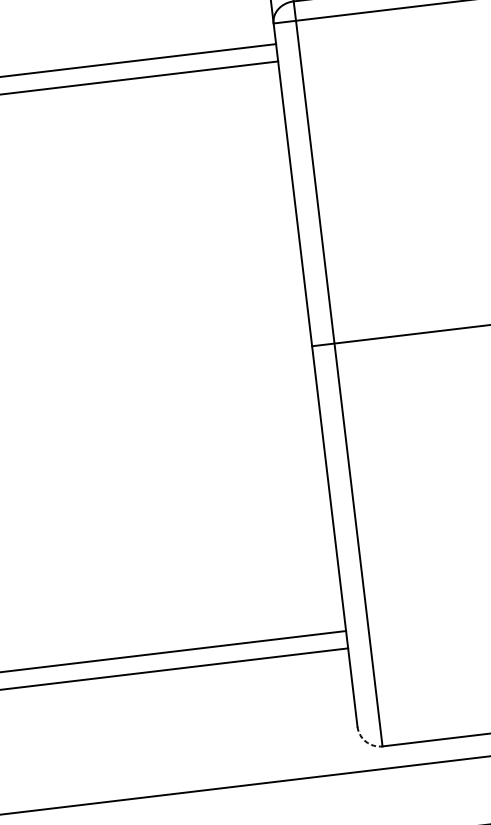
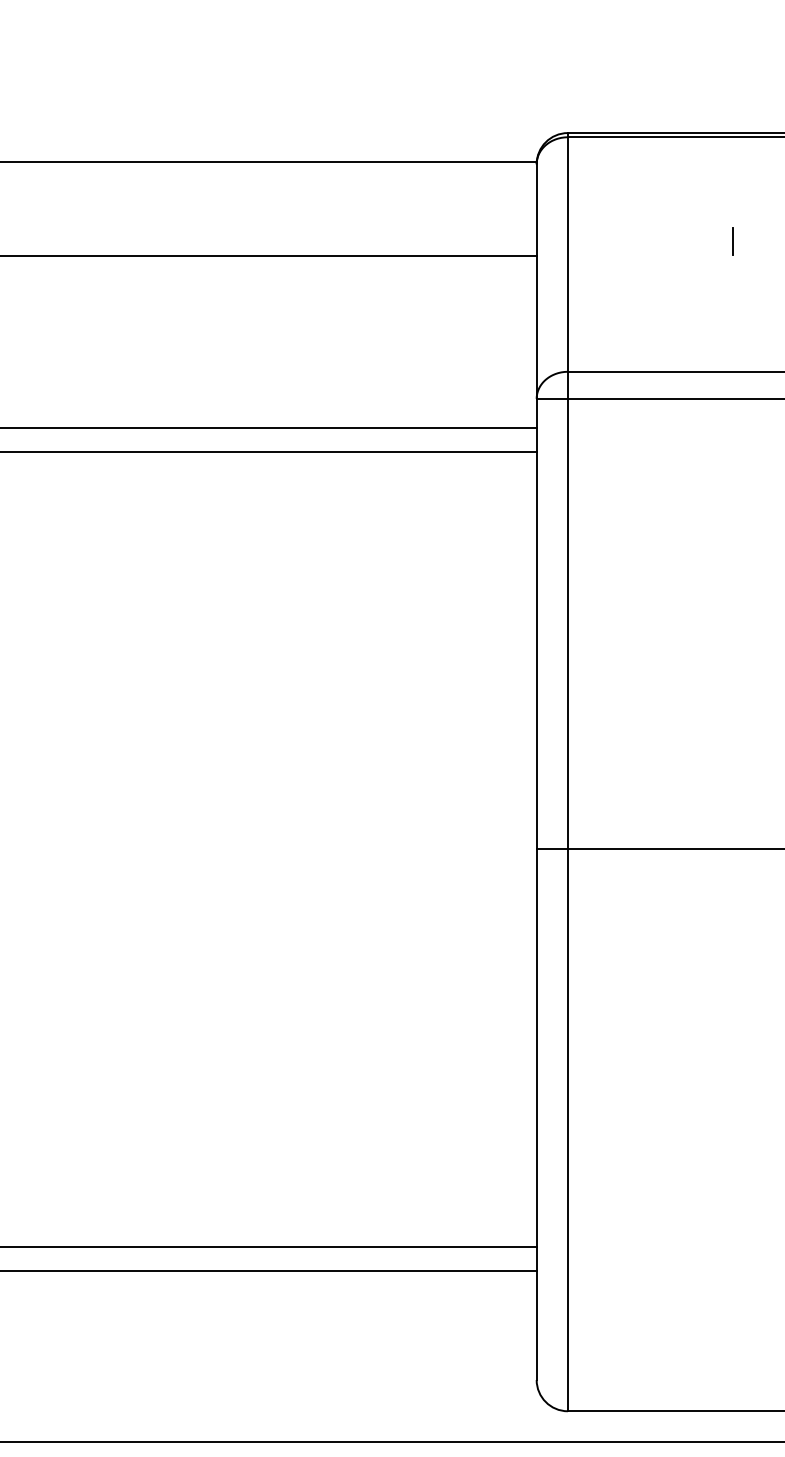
arc: (365, 742) -> (545, 1402), dashed -> solid

